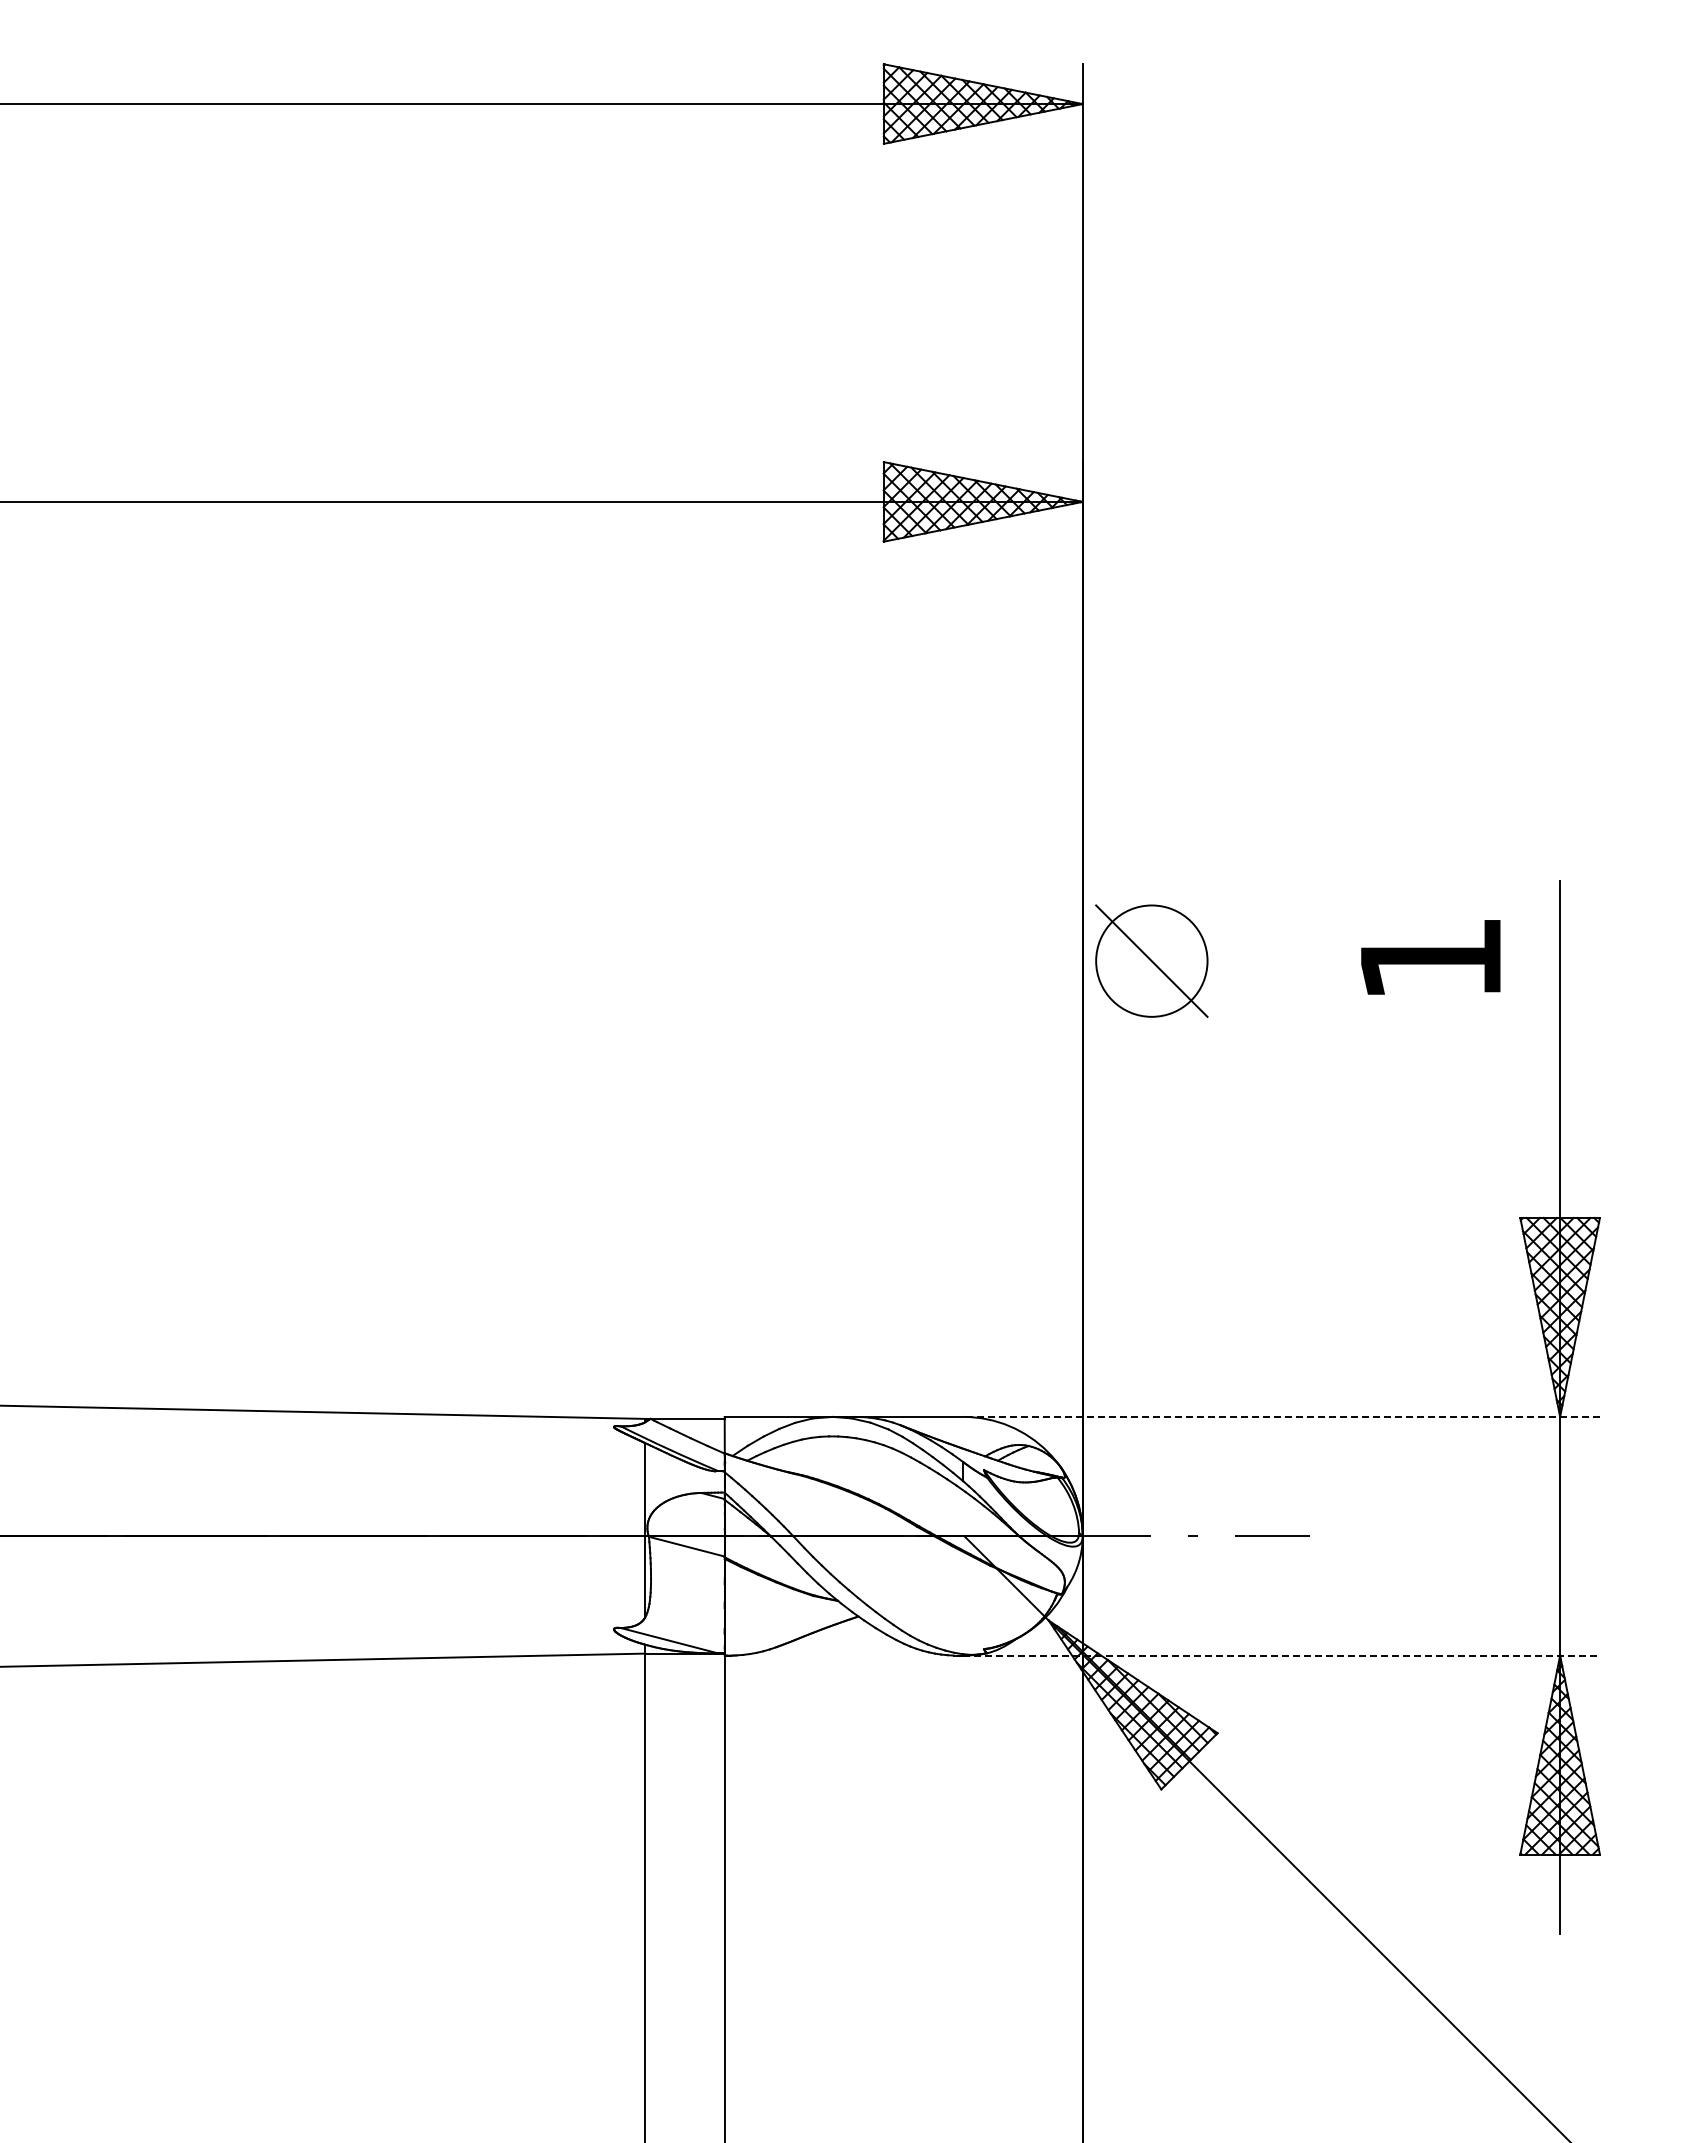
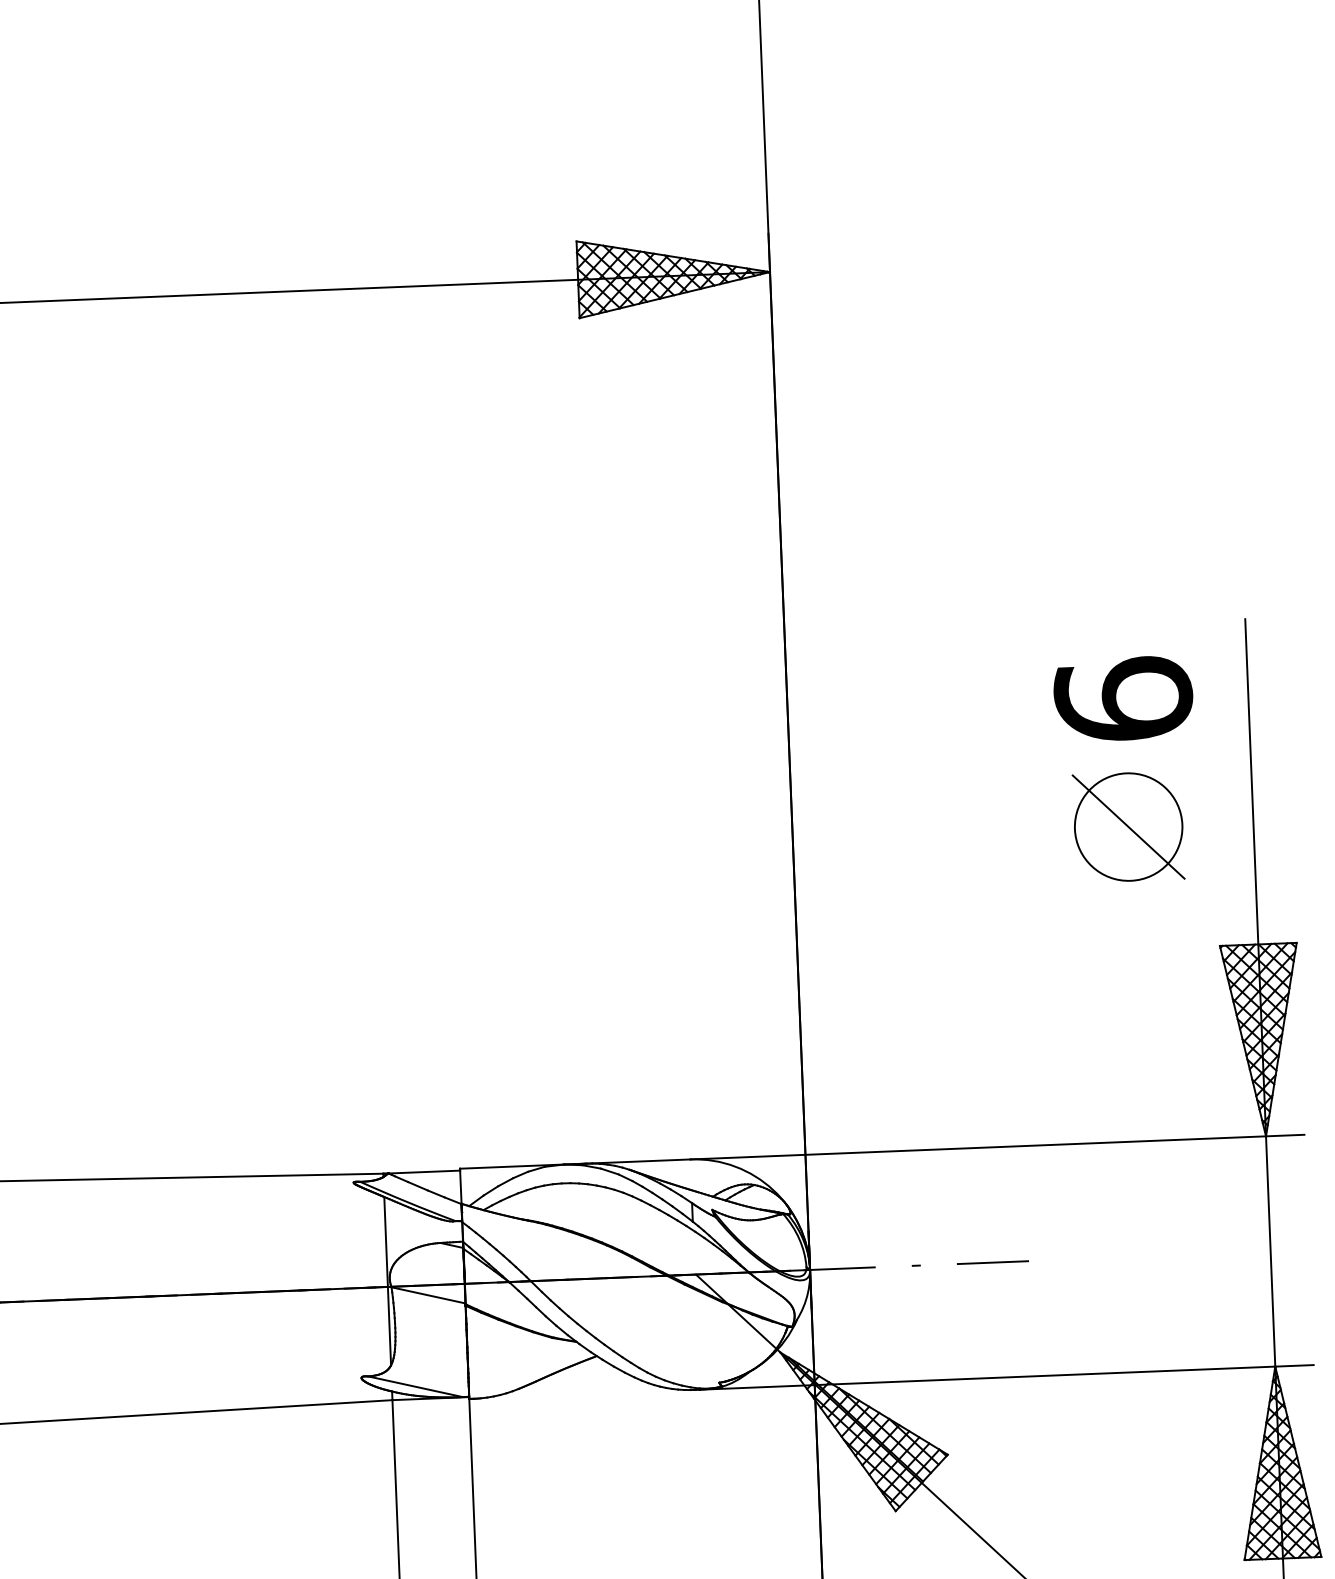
text: (1430, 958) -> (1123, 699), 1 -> 6
part: (1151, 960) -> (1128, 826), moved
line: (1281, 1416) -> (997, 1146), dashed -> solid
line: (1282, 1655) -> (1007, 1377), dashed -> solid

